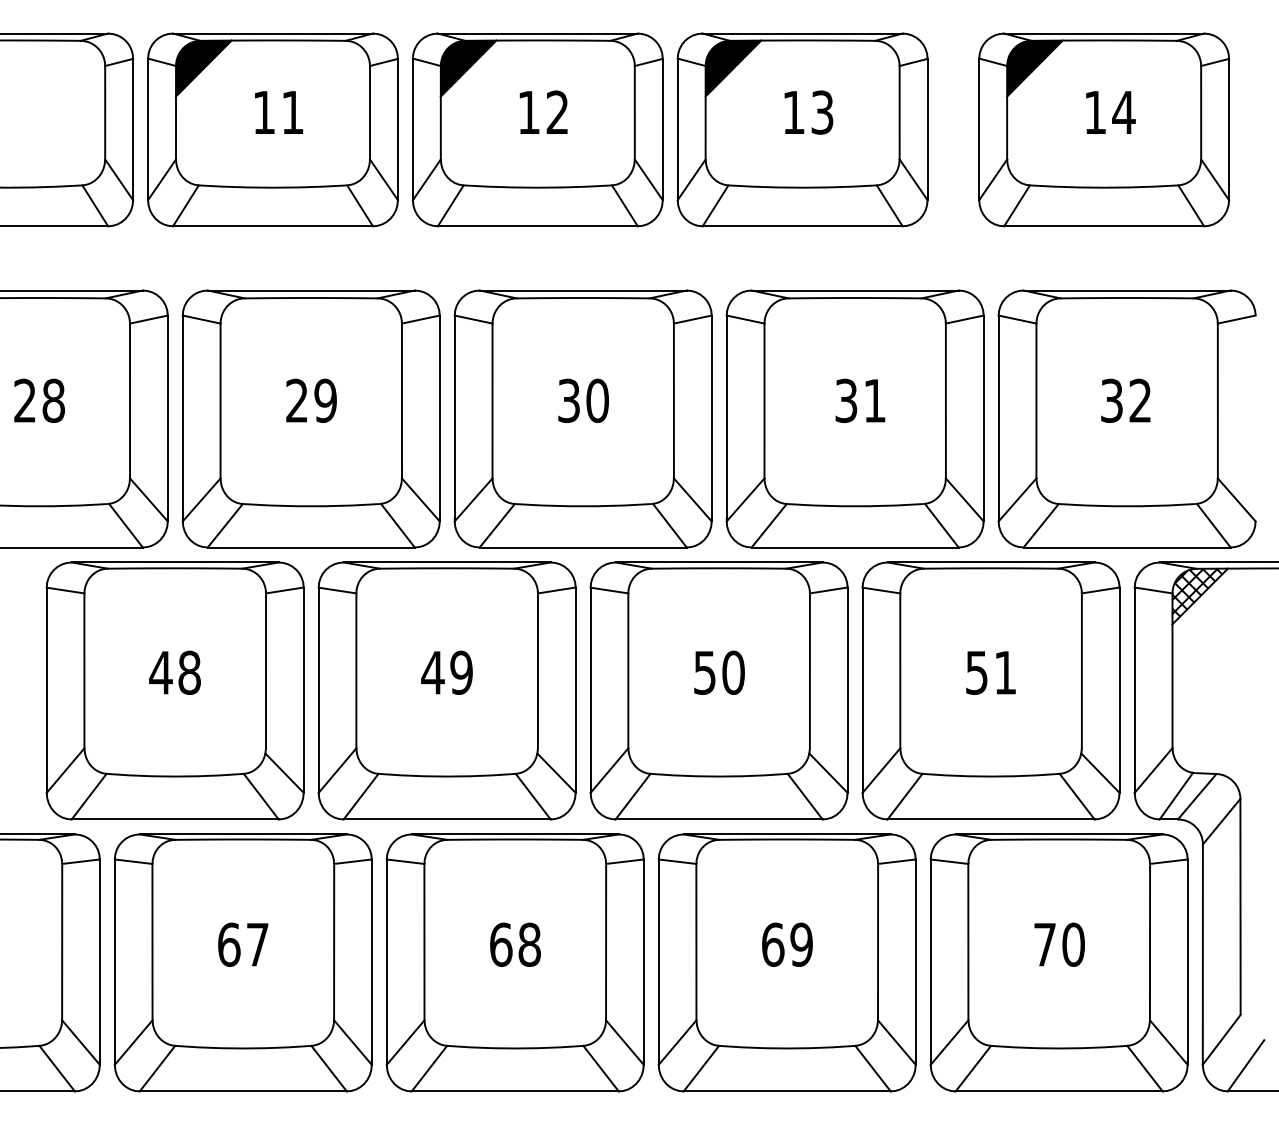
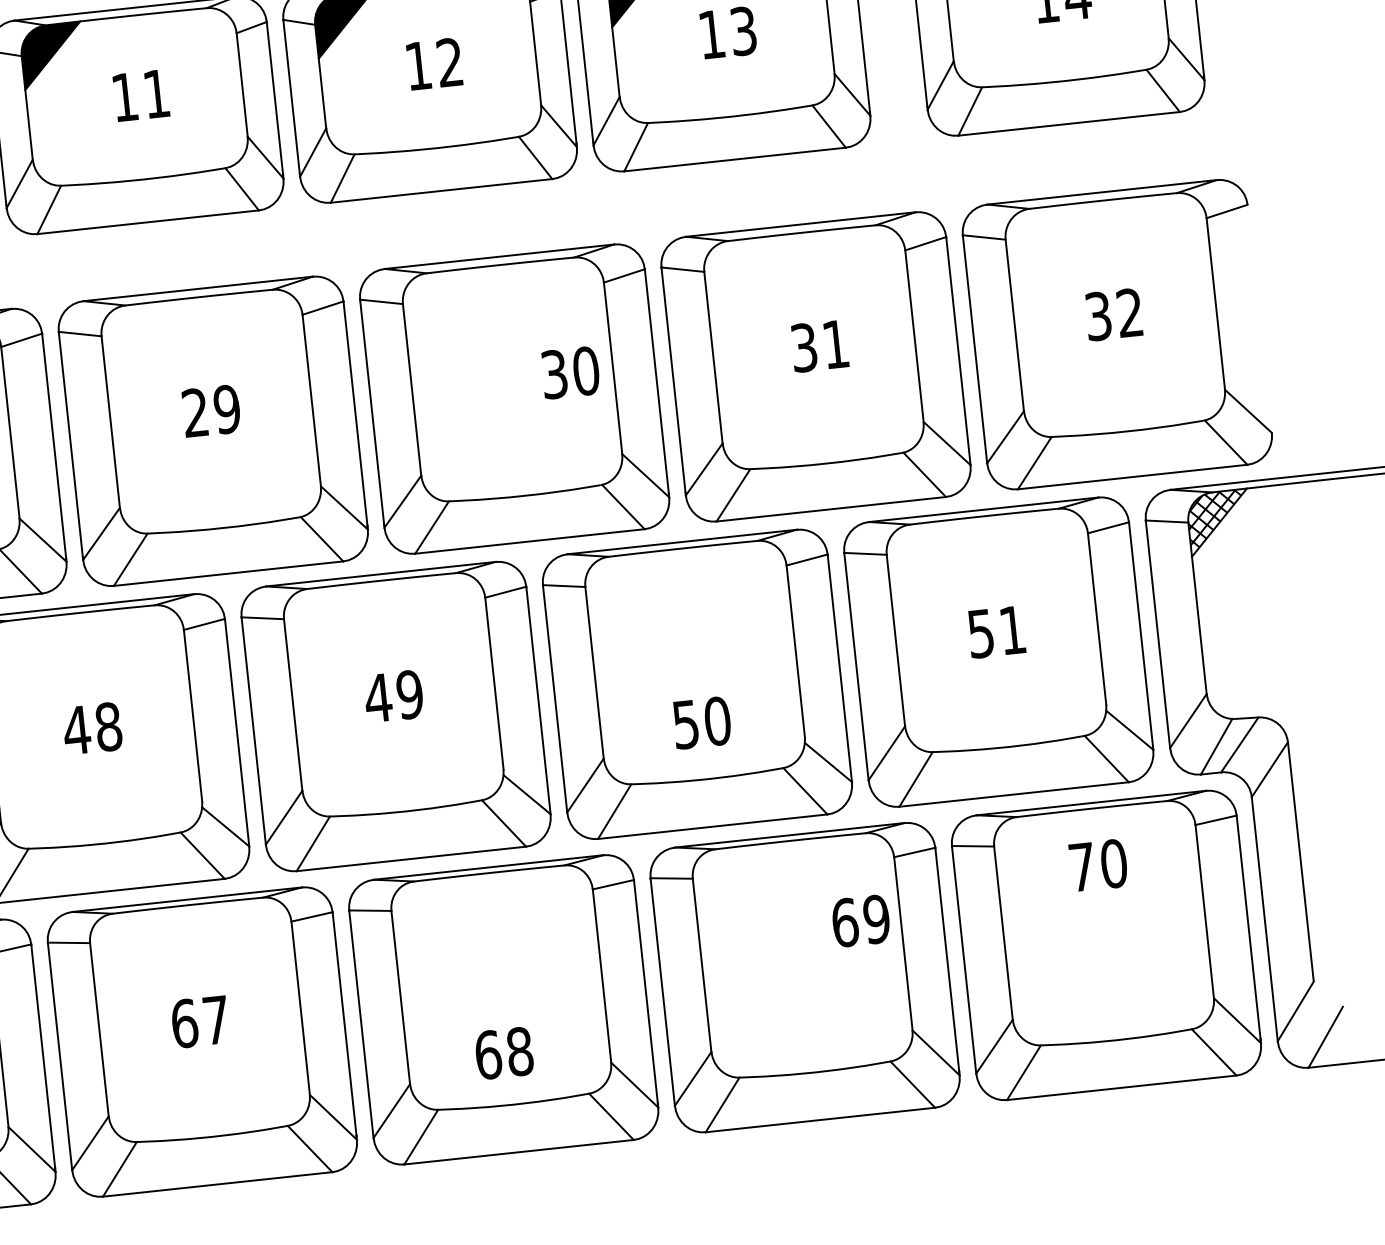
text: (583, 400) -> (570, 372), moved
text: (719, 672) -> (702, 722), moved
text: (515, 944) -> (504, 1053), moved
text: (787, 944) -> (861, 920), moved
text: (1059, 944) -> (1098, 865), moved

